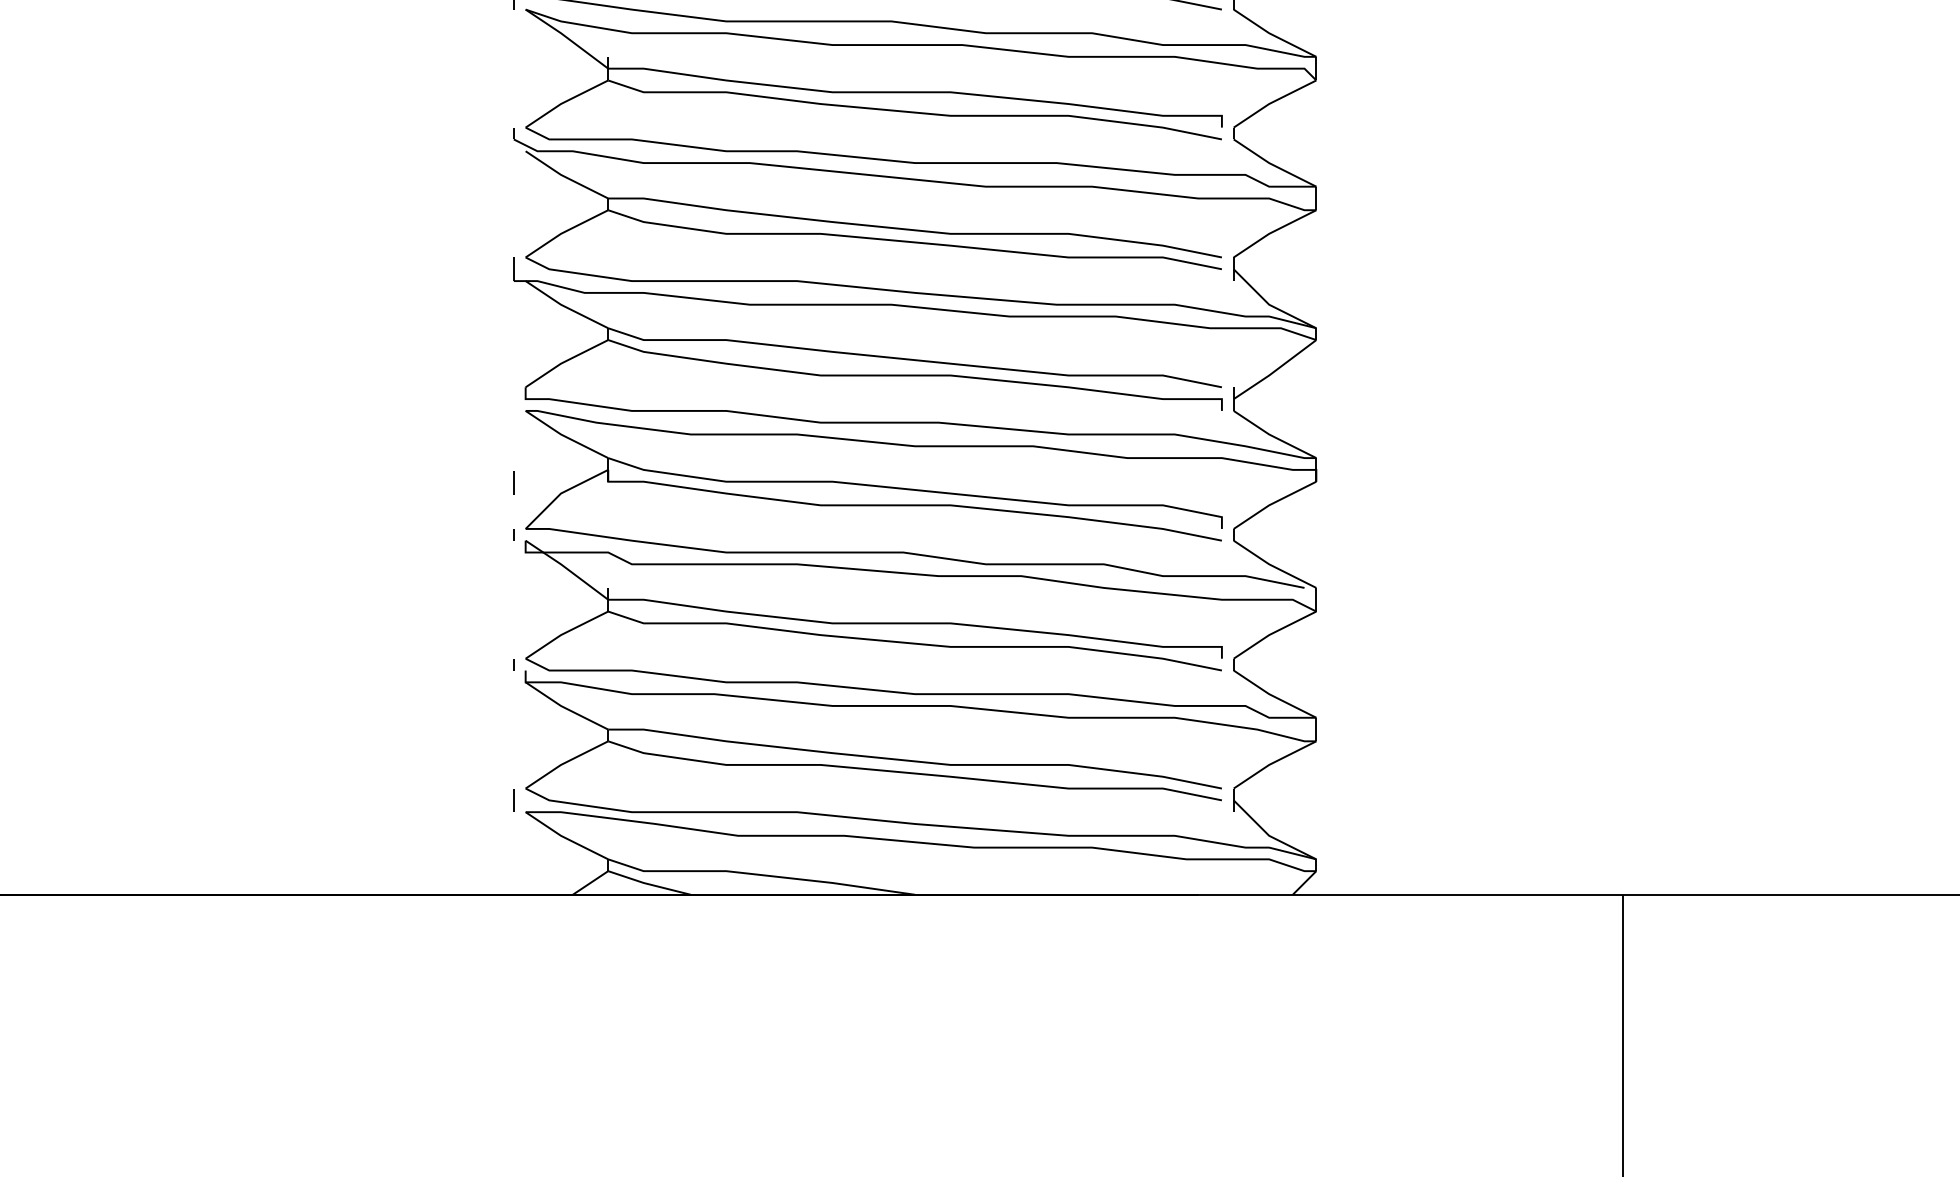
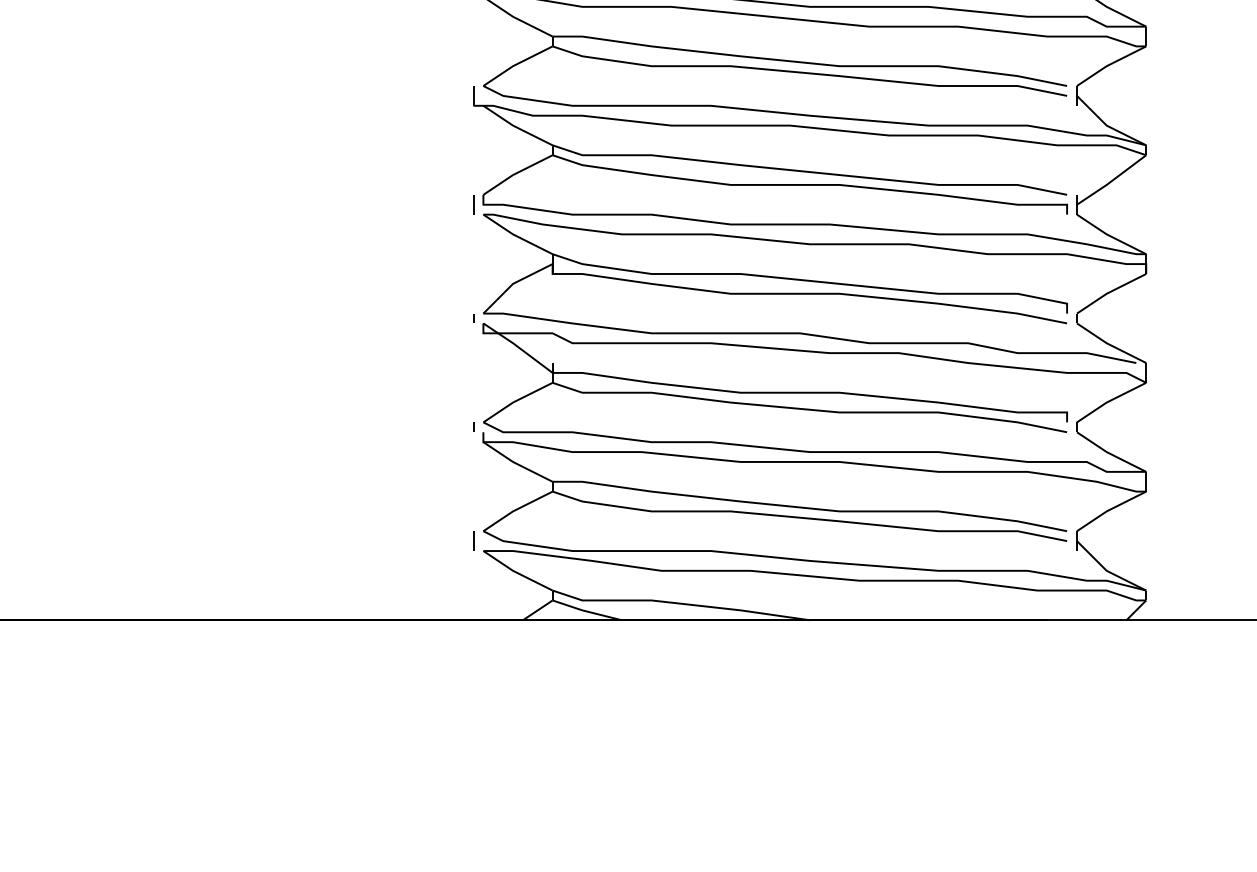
line: (513, 482) -> (473, 204), moved

